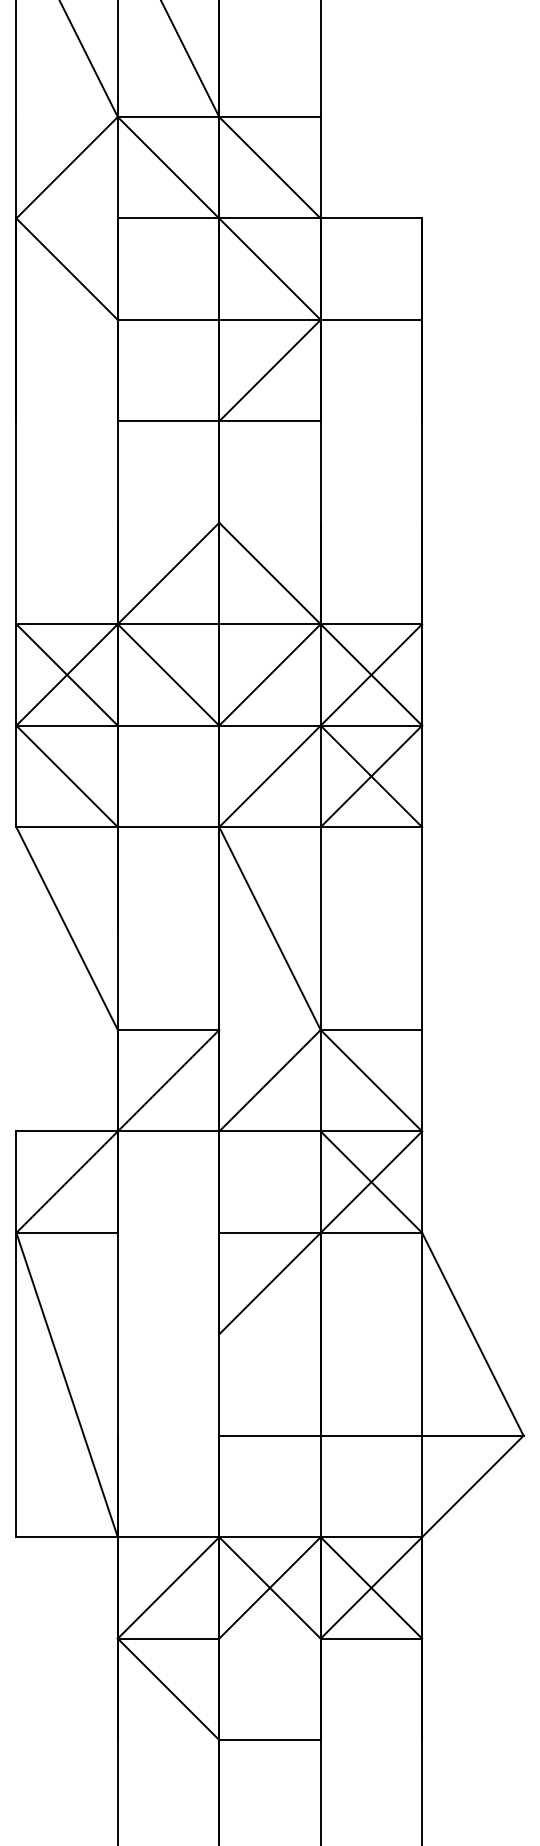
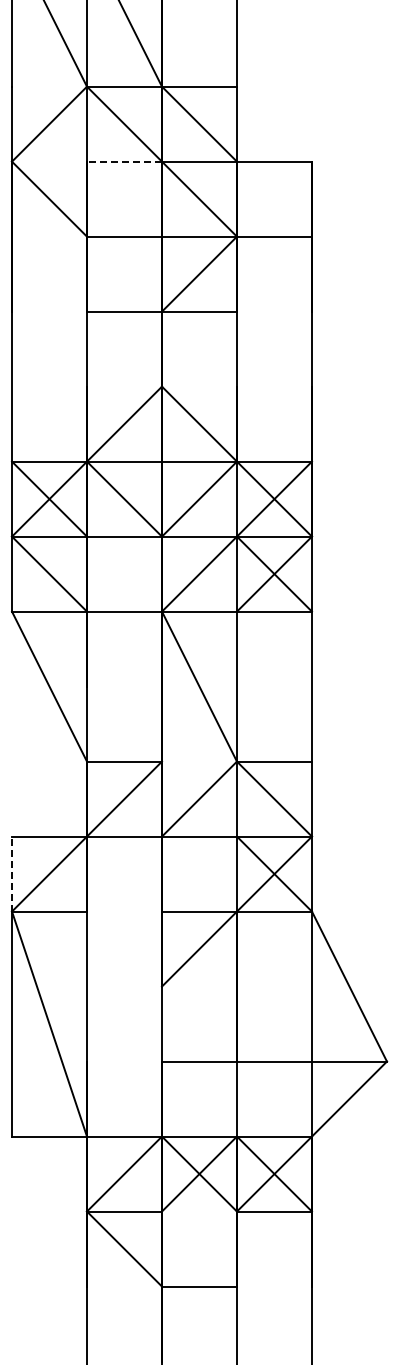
line: (168, 218) -> (124, 161), solid -> dashed
line: (17, 1181) -> (12, 873), solid -> dashed

